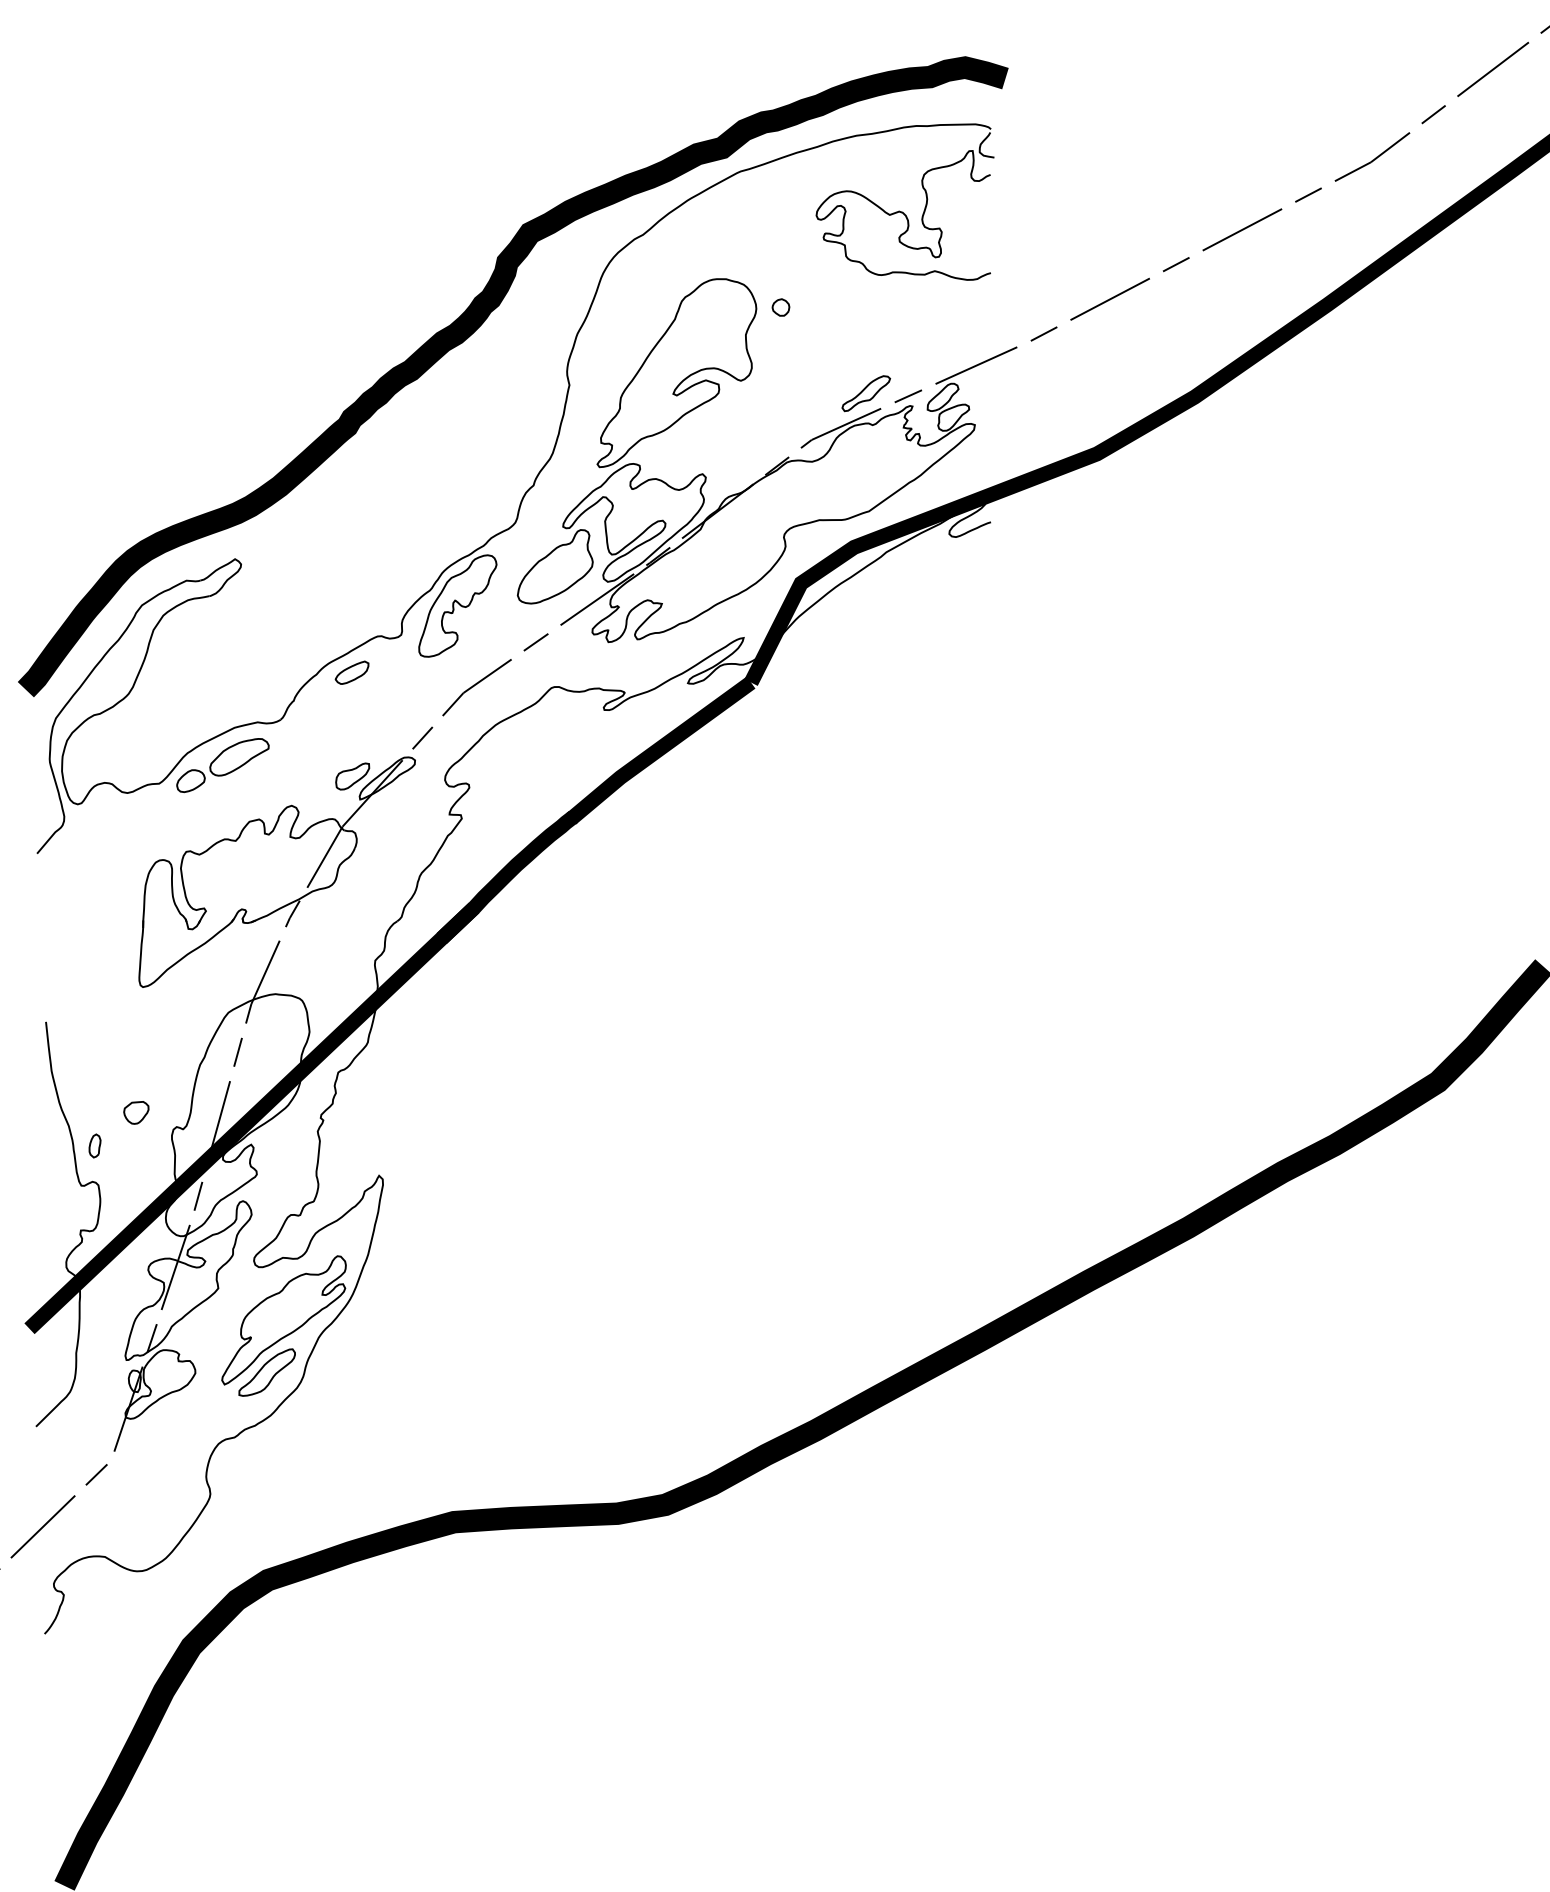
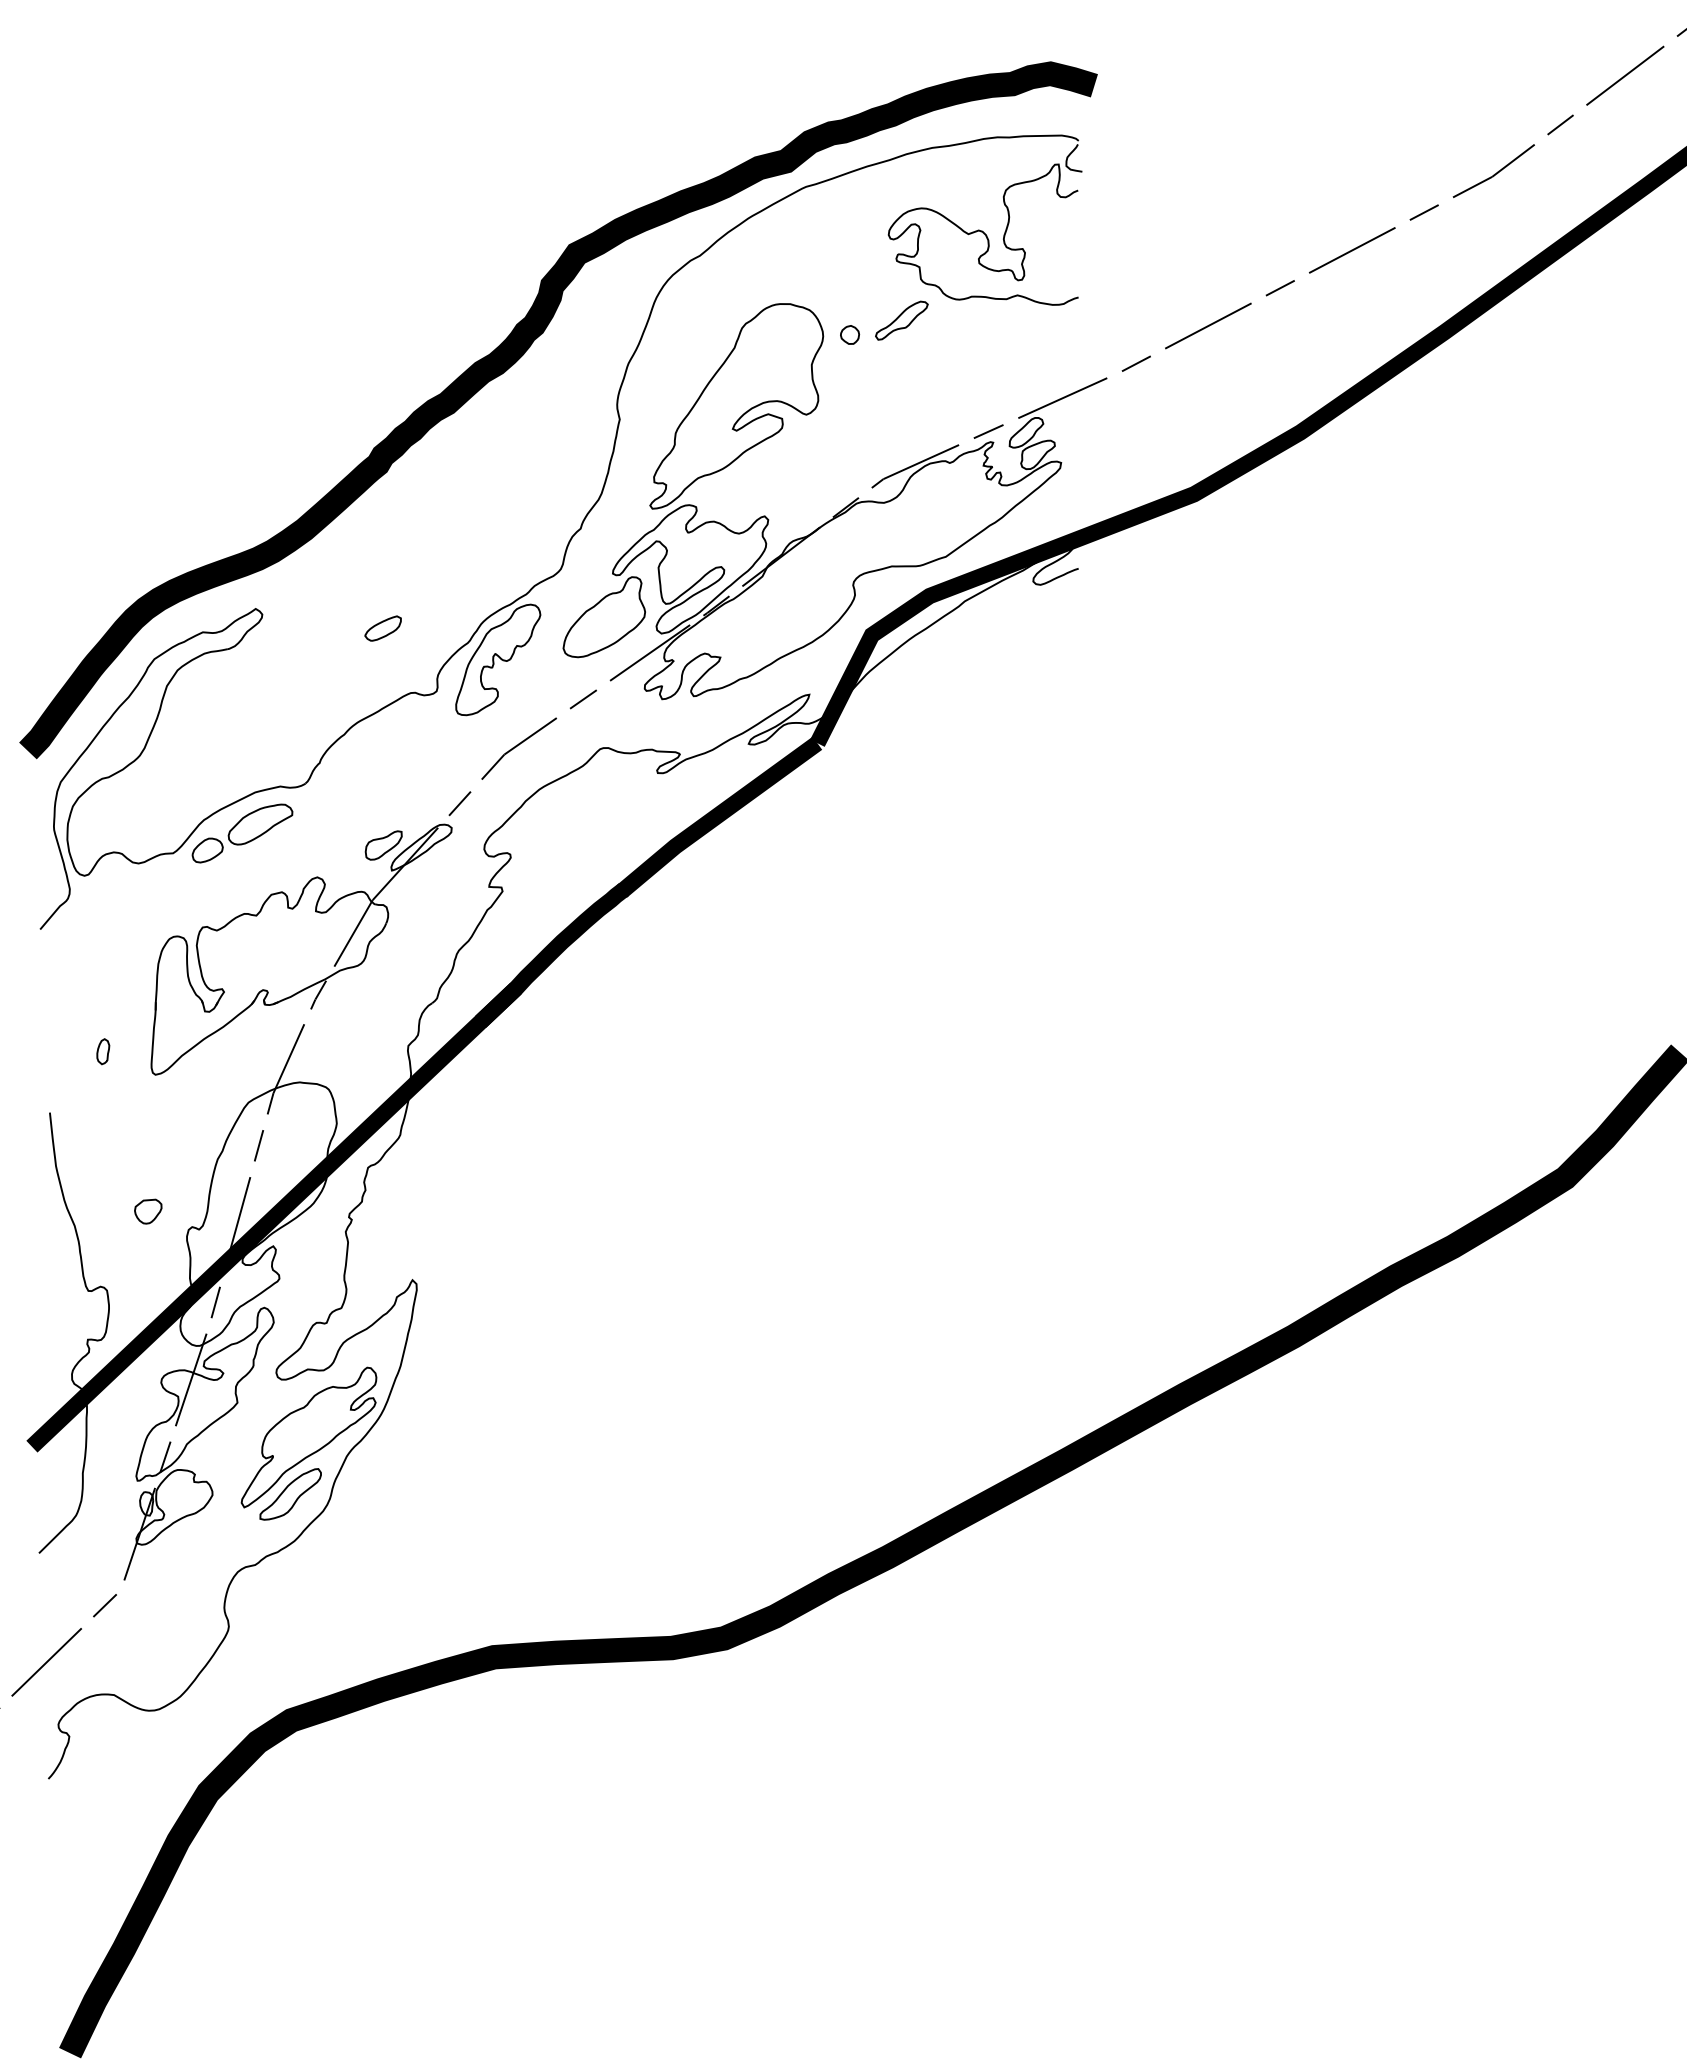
part: (865, 393) -> (901, 320), moved
part: (351, 672) -> (382, 628), moved
part: (95, 1145) -> (103, 1051), moved

